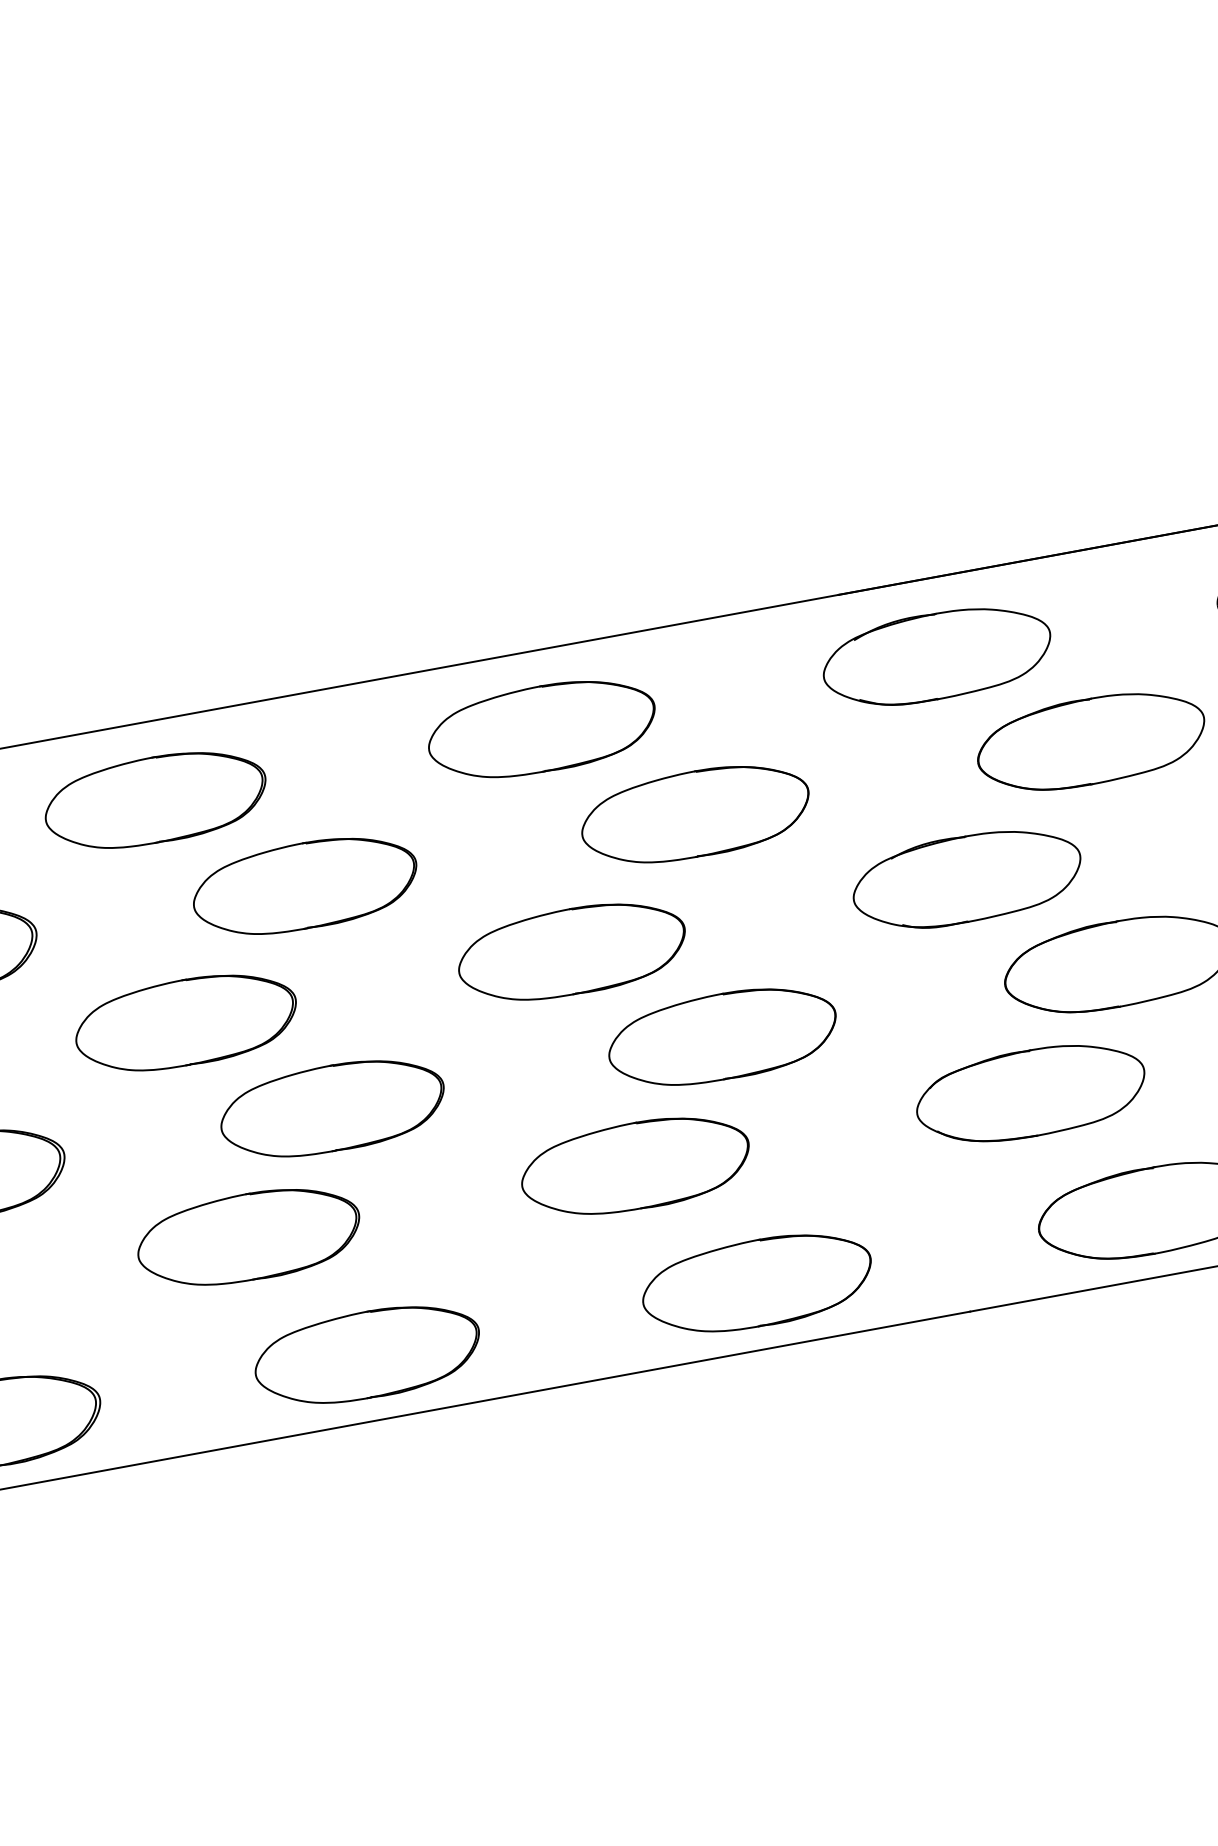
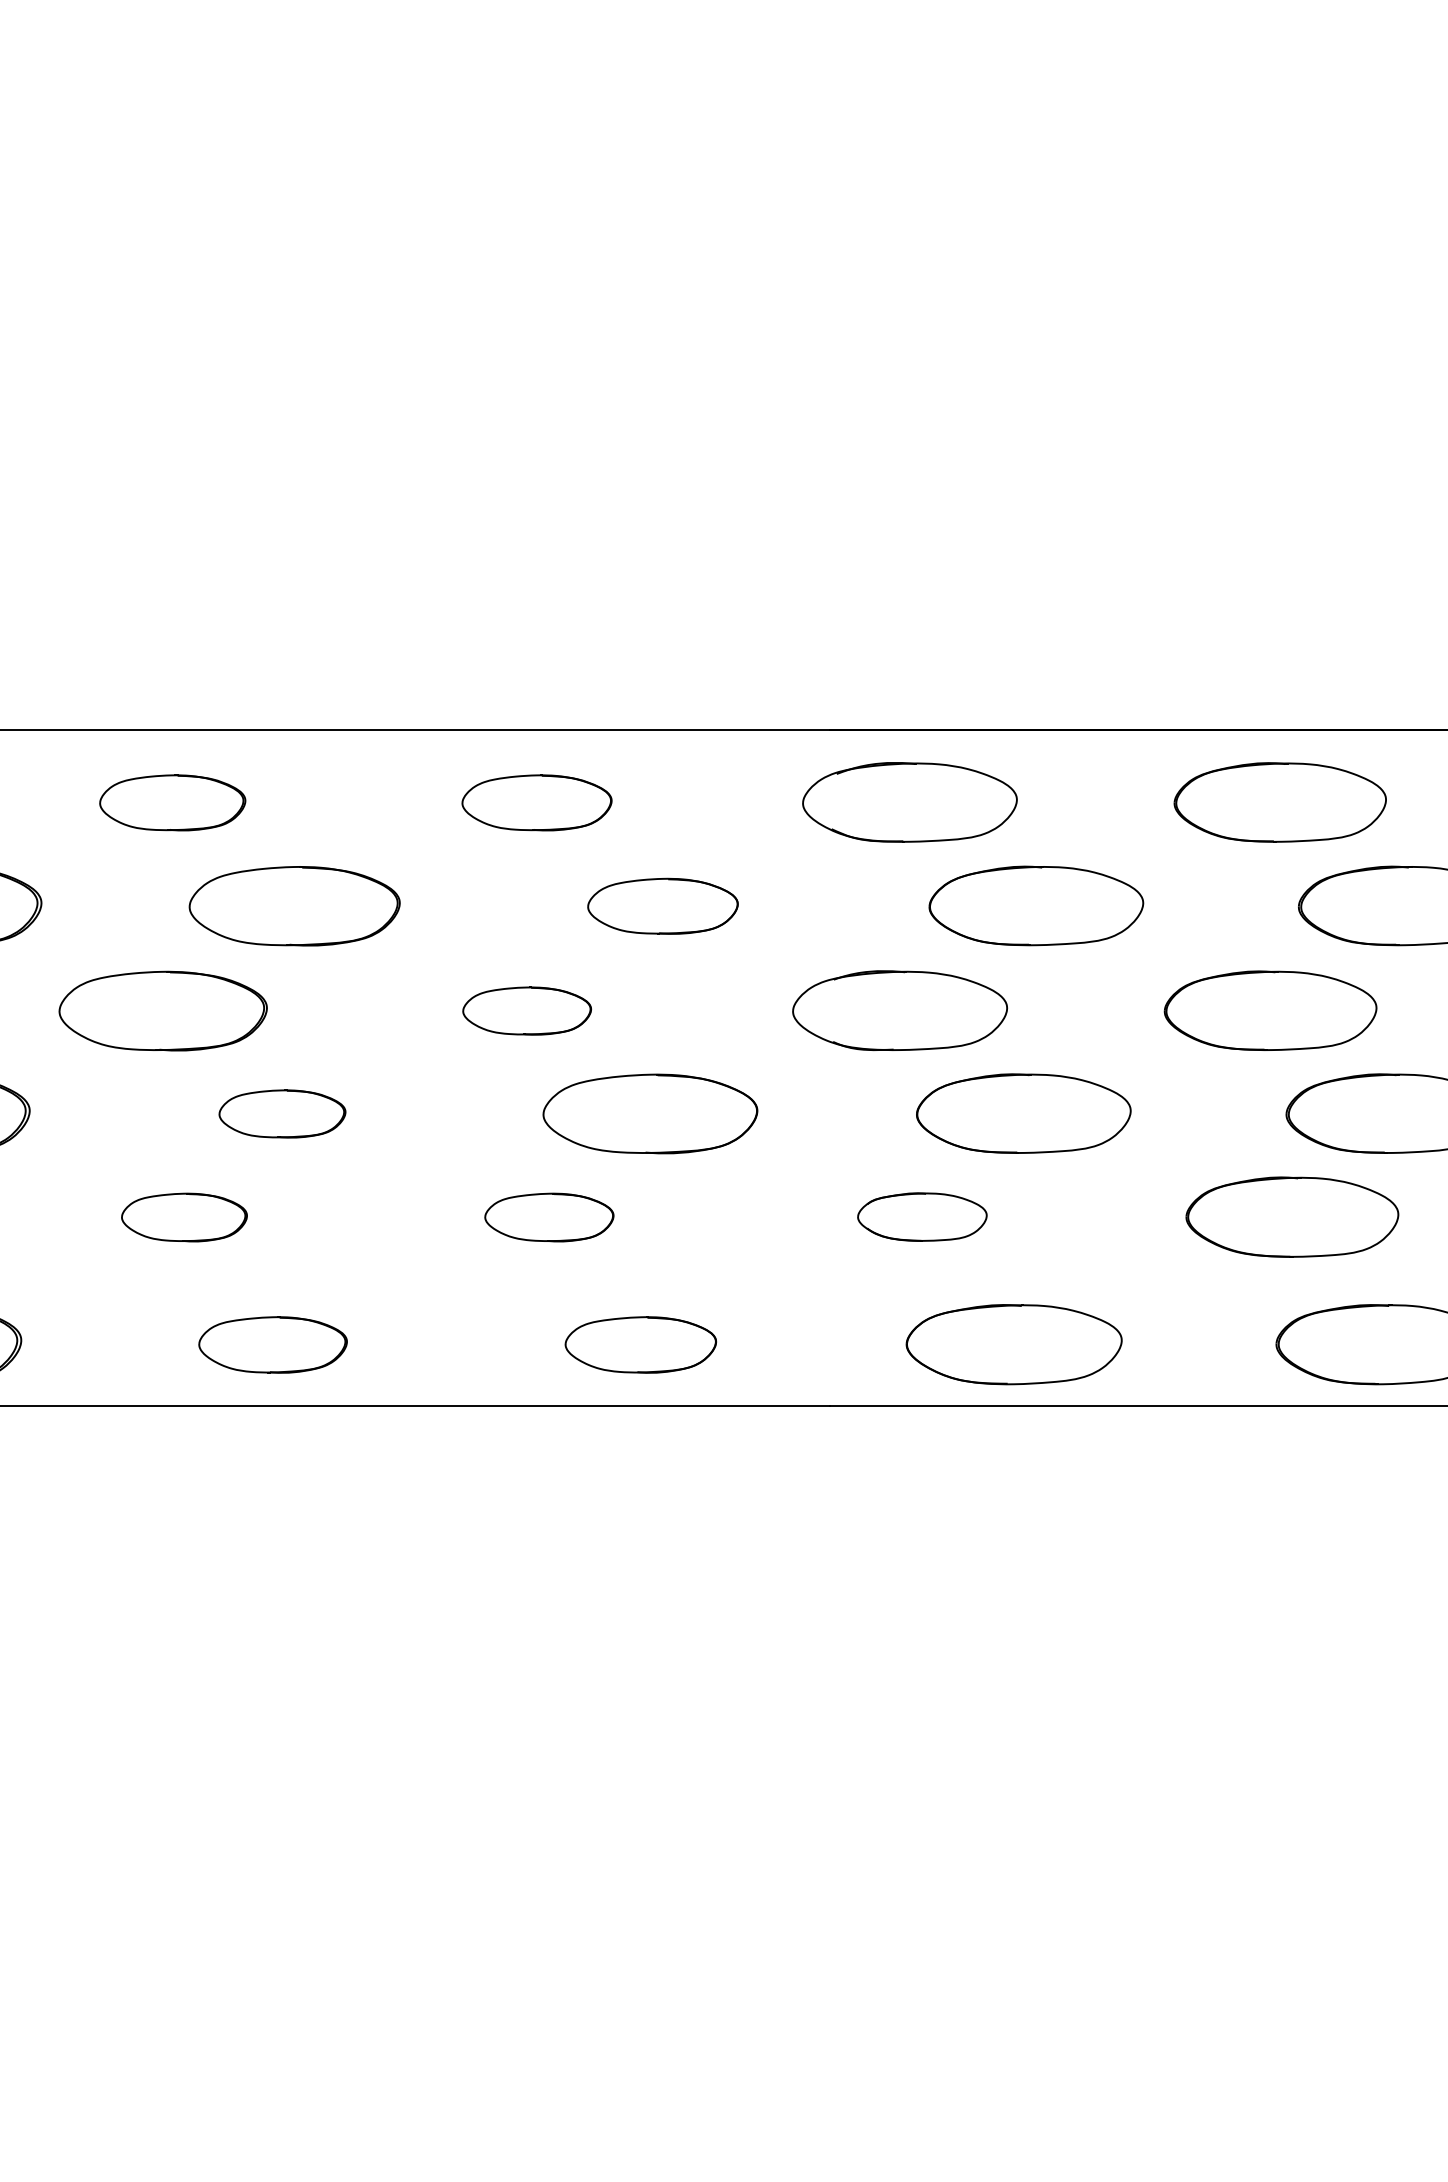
part: (541, 728) -> (536, 802), size x0.7
part: (155, 799) -> (172, 802), size x0.7
part: (695, 814) -> (662, 906), size x0.7
part: (571, 951) -> (526, 1010), size x0.6
part: (1030, 1092) -> (922, 1216), size x0.6
part: (332, 1107) -> (282, 1113), size x0.6
part: (635, 1166) -> (549, 1217), size x0.6
part: (249, 1237) -> (184, 1217), size x0.6
part: (757, 1283) -> (640, 1344), size x0.7
part: (367, 1354) -> (272, 1344), size x0.7

